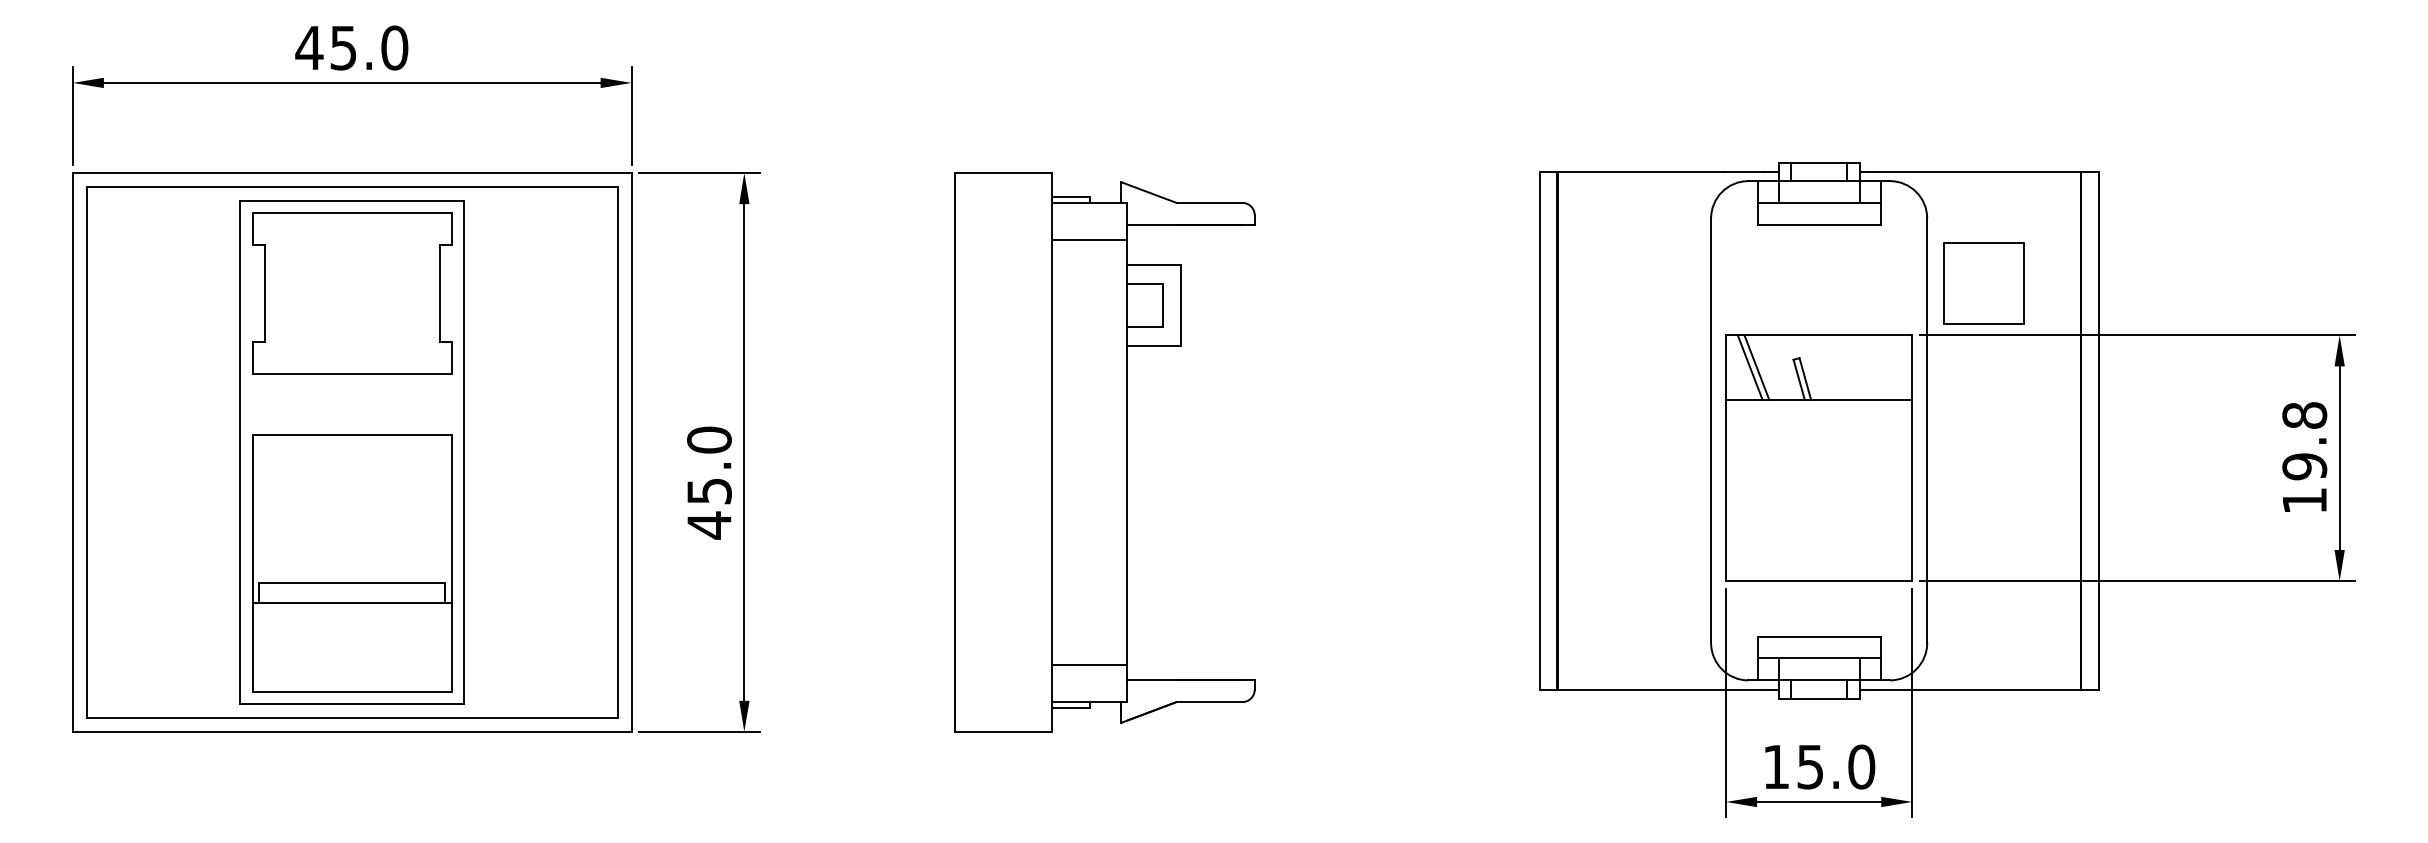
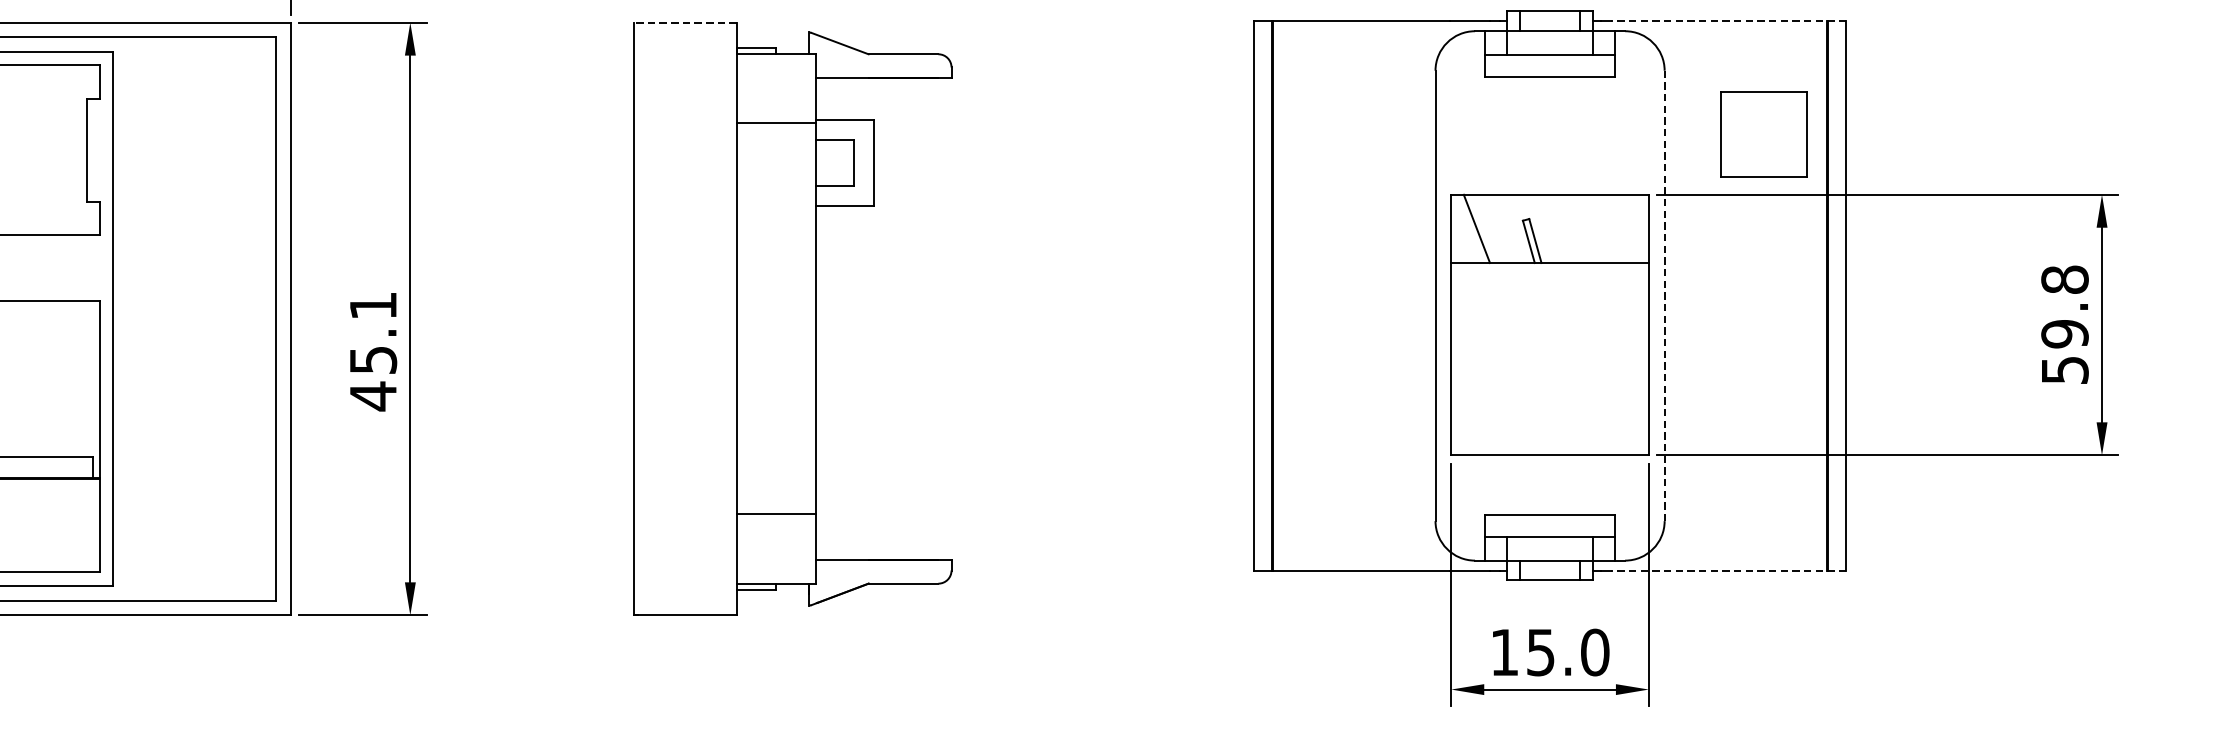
line: (1986, 171) -> (1727, 21), solid -> dashed
line: (1003, 173) -> (685, 23), solid -> dashed
line: (1089, 240) -> (776, 123), moved
part: (1983, 283) -> (1763, 134), moved
line: (1756, 367) -> (1483, 228), removed
line: (1927, 431) -> (1664, 296), solid -> dashed
text: (709, 439) -> (373, 305), 45.0 -> 45.1
text: (2305, 500) -> (2065, 369), 19.8 -> 59.8
line: (1089, 664) -> (776, 514), moved
line: (1986, 689) -> (1727, 570), solid -> dashed

